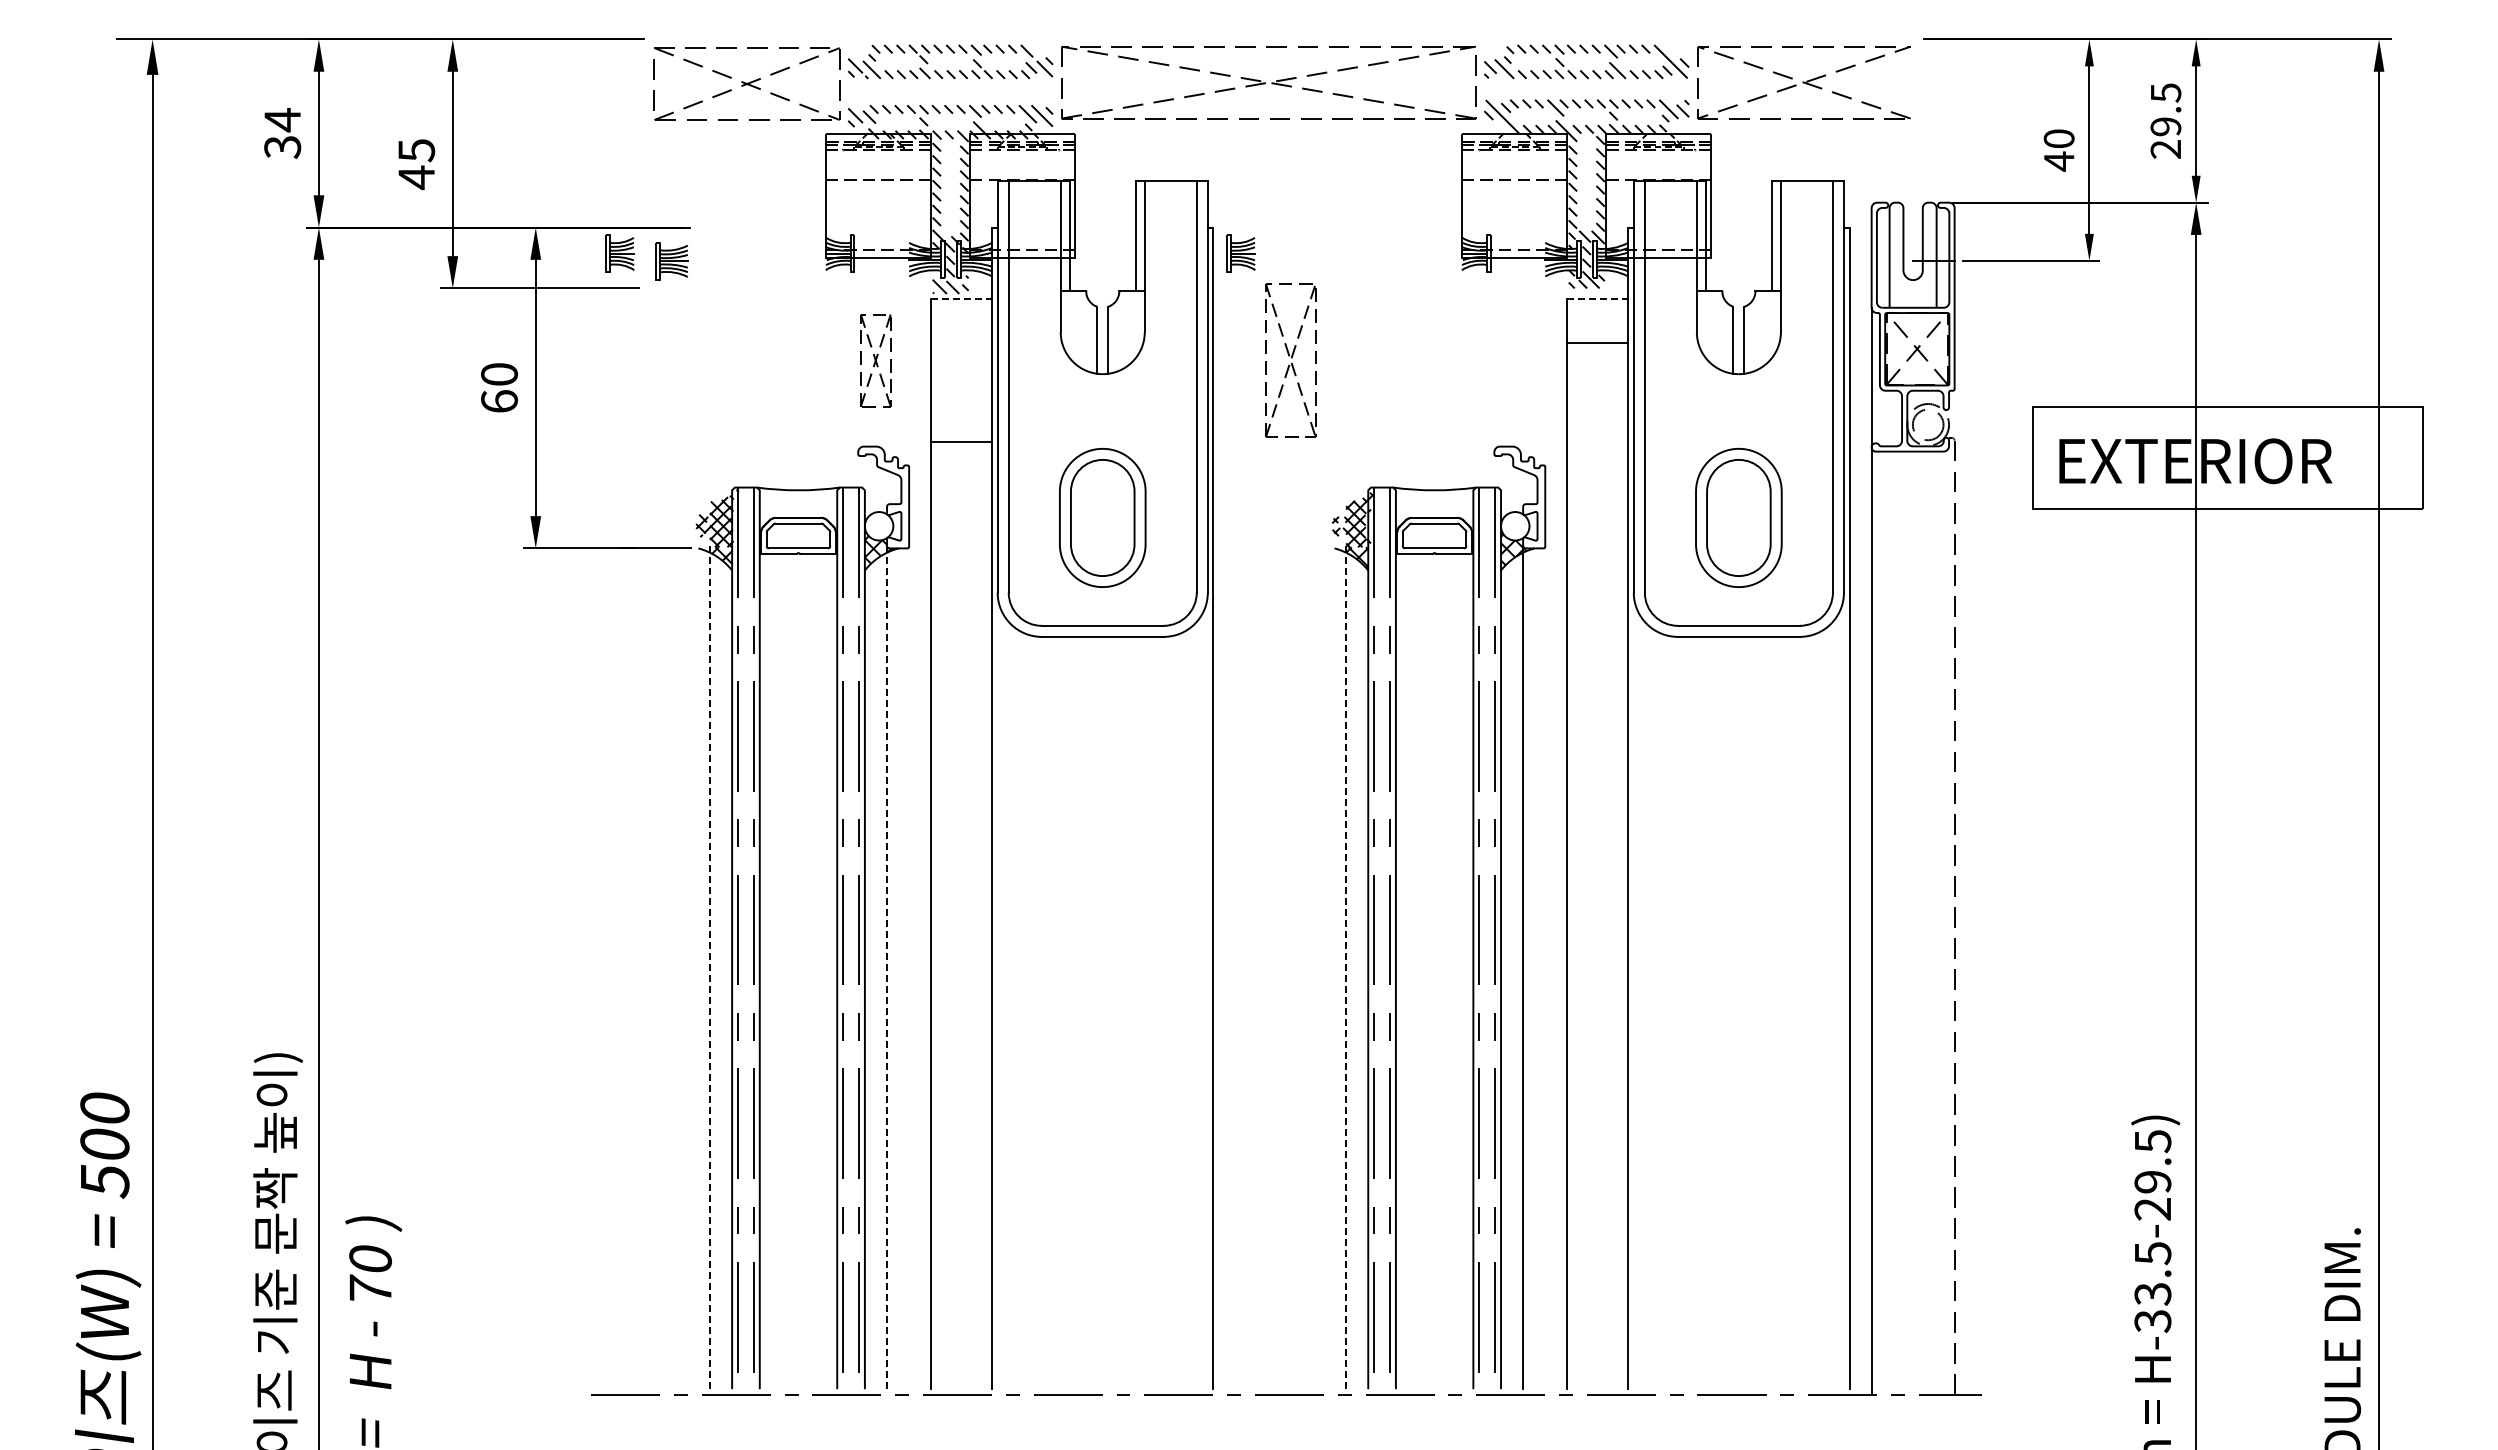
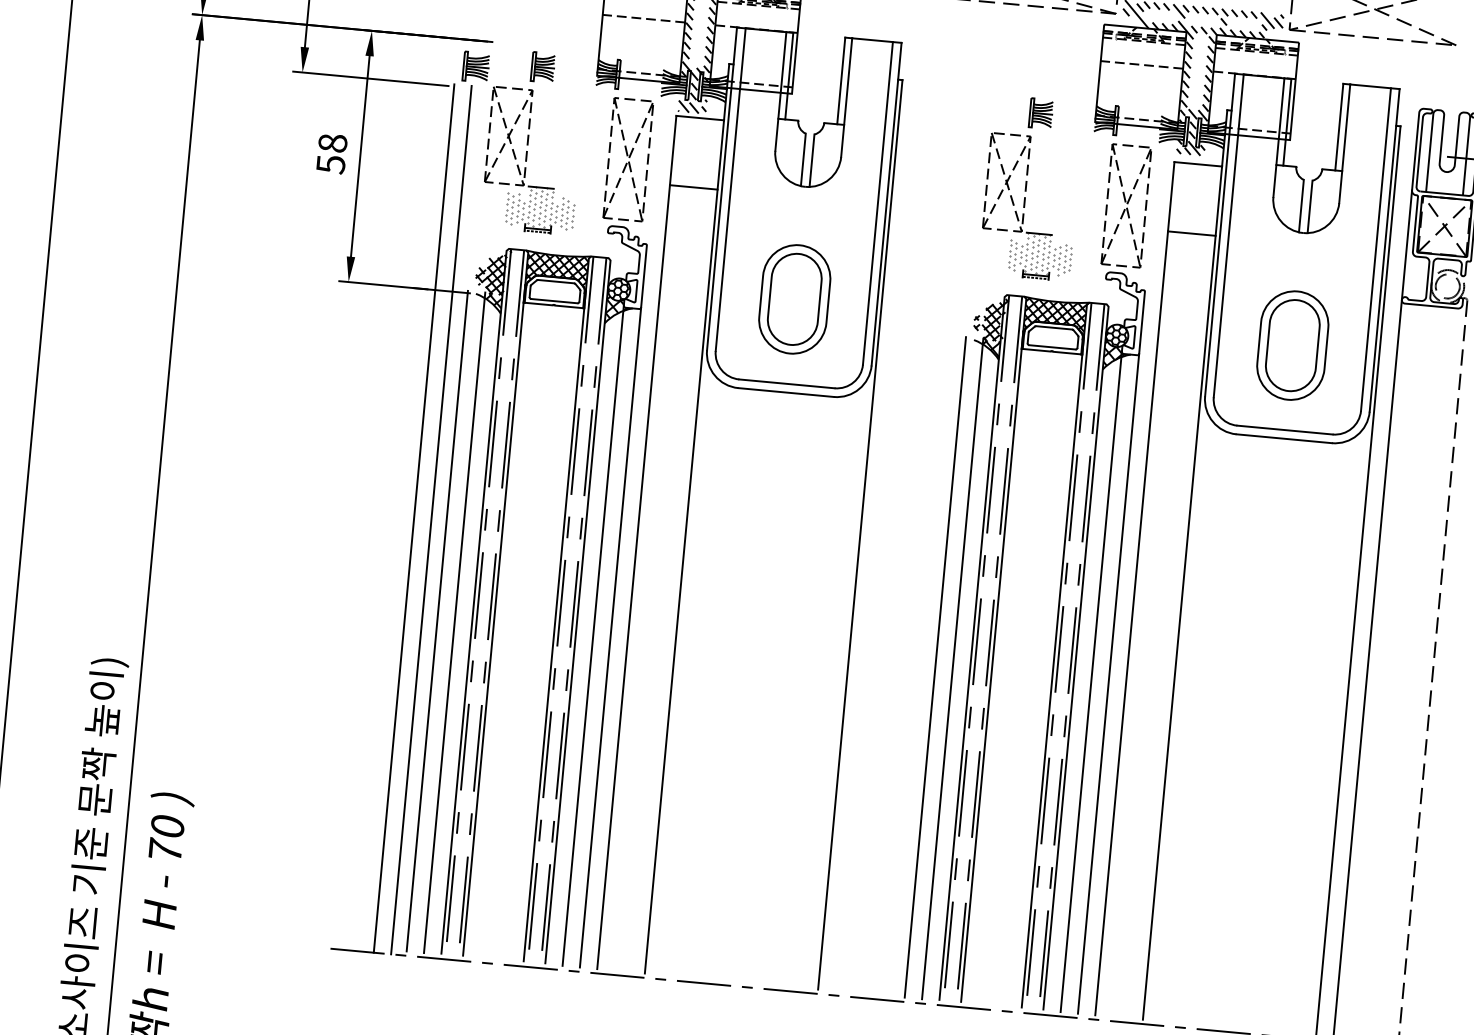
part: (619, 253) -> (542, 67), moved
part: (1240, 253) -> (1040, 113), moved
line: (962, 299) -> (700, 118), dashed -> solid
line: (1598, 299) -> (1198, 164), dashed -> solid
line: (1597, 342) -> (1191, 233), moved
part: (875, 360) -> (628, 159), size x1.67
part: (1290, 360) -> (1126, 205), moved
part: (746, 373) -> (526, 160), added
part: (1382, 373) -> (1024, 206), added
text: (499, 388) -> (331, 154), 60 -> 58
line: (961, 441) -> (693, 187), moved
hatch: (1435, 508) -> (1055, 316), added
hatch: (797, 509) -> (556, 270), added
hatch: (878, 526) -> (618, 289), added
hatch: (1515, 526) -> (1117, 336), added
line: (646, 839) -> (414, 518), added
line: (668, 839) -> (431, 519), added
line: (687, 967) -> (437, 621), added
line: (710, 967) -> (455, 622), dashed -> solid
line: (887, 967) -> (593, 635), dashed -> solid
line: (909, 967) -> (610, 637), added
line: (1324, 967) -> (935, 667), added
line: (1346, 967) -> (952, 669), dashed -> solid
line: (1545, 967) -> (1108, 683), added

